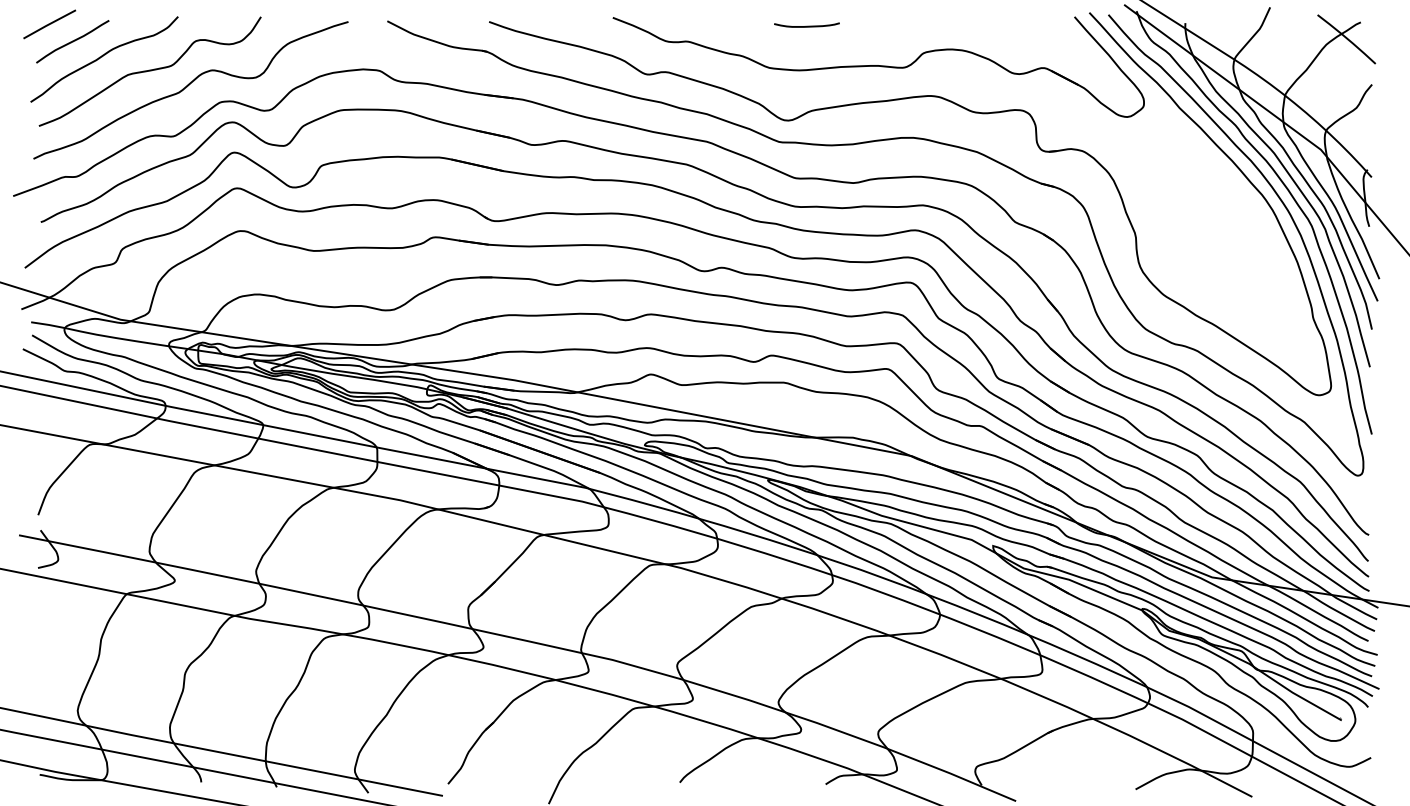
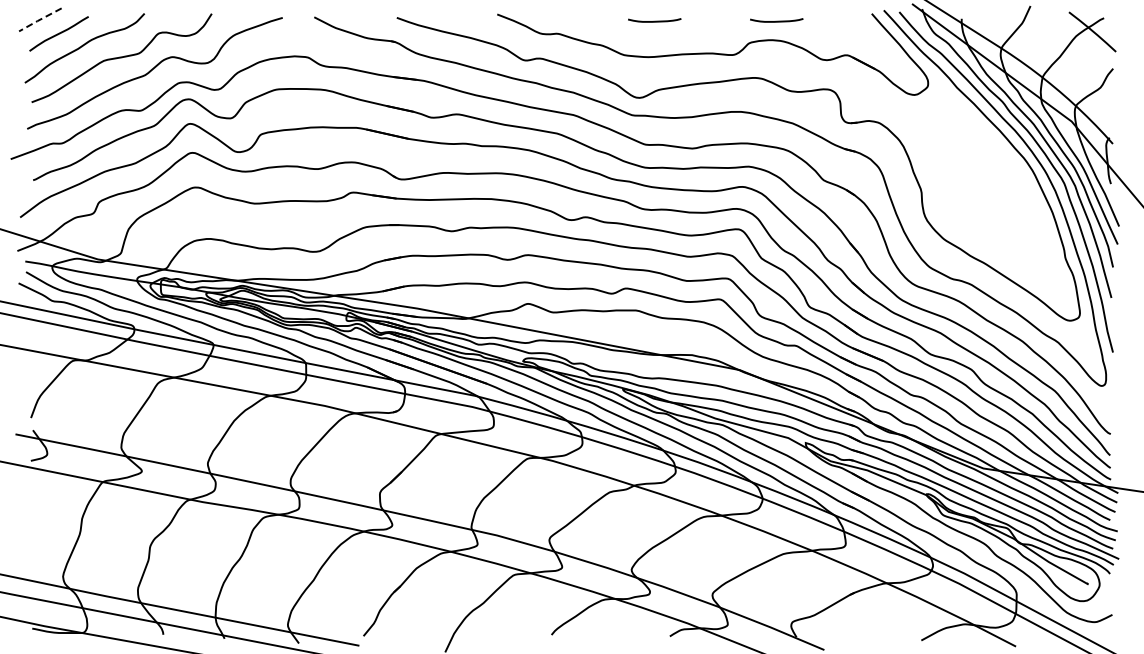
line: (48, 25) -> (39, 20), solid -> dashed
curve: (957, 25) -> (776, 20), added

